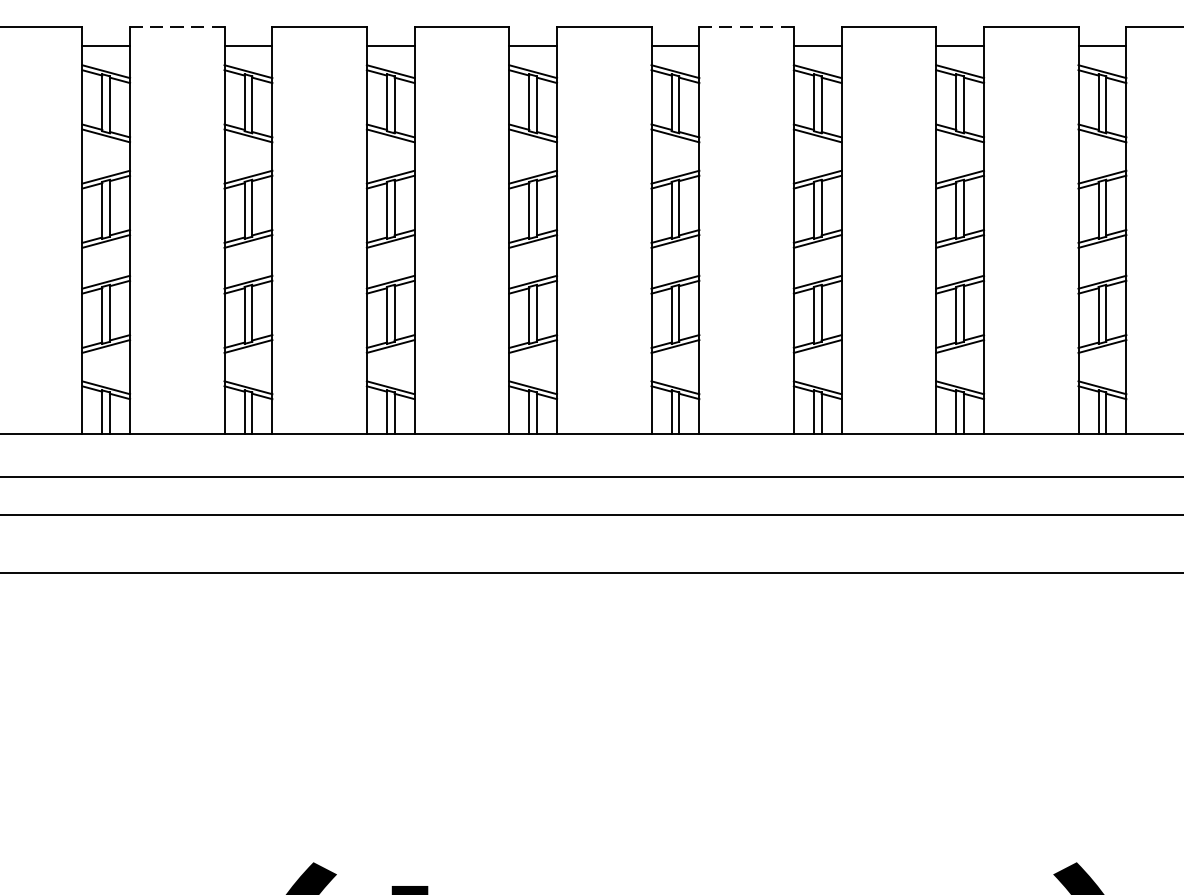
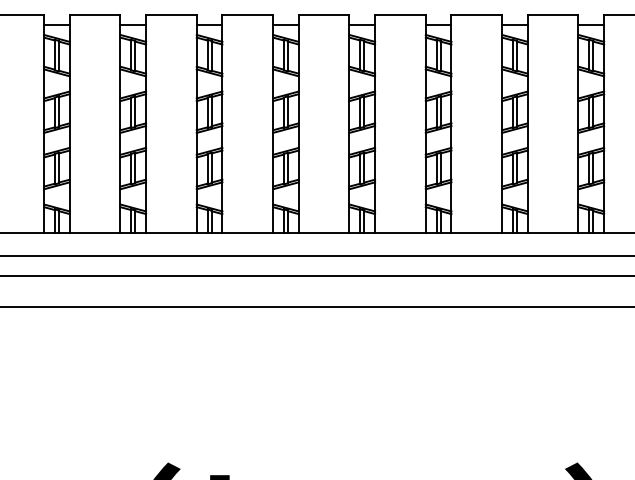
line: (176, 27) -> (94, 14), dashed -> solid
line: (744, 27) -> (399, 14), dashed -> solid

